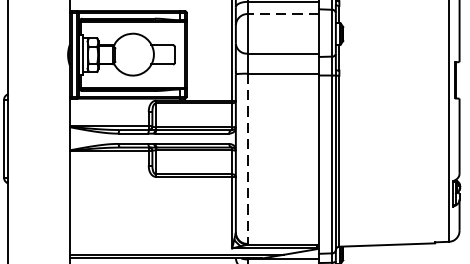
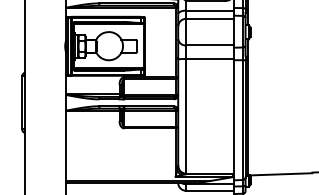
line: (282, 13) -> (209, 18), dashed -> solid
line: (248, 159) -> (186, 116), dashed -> solid

